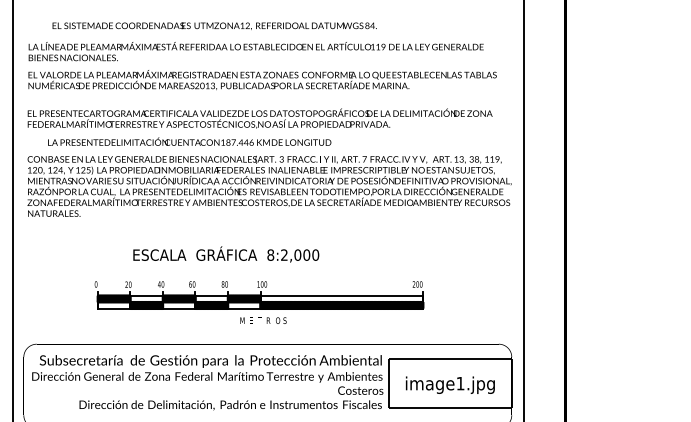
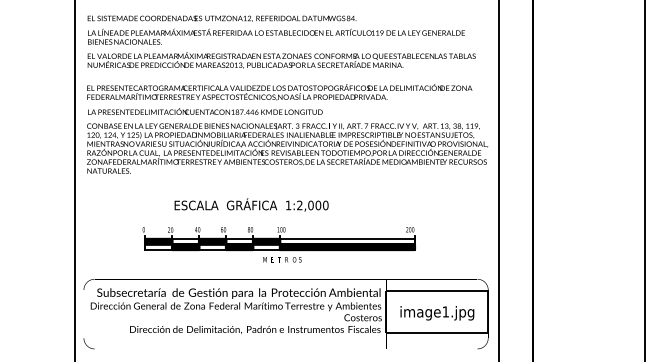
text: (214, 25) -> (221, 18), moved
text: (189, 141) -> (205, 111), moved
text: (270, 255) -> (288, 205), 8:2,000 -> 1:2,000

